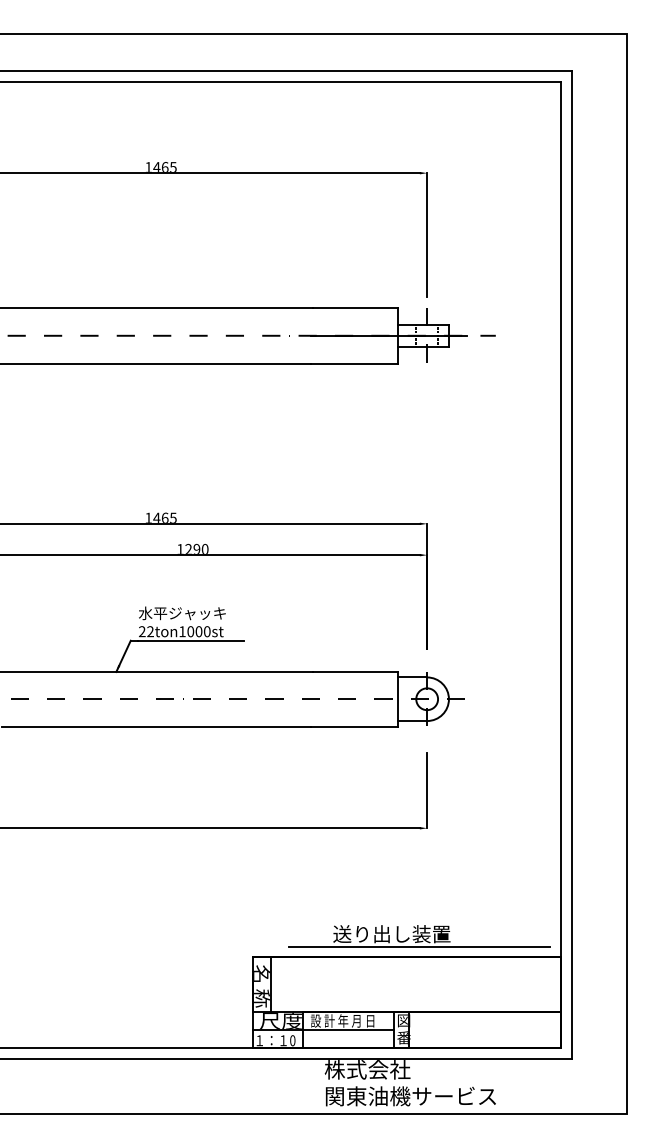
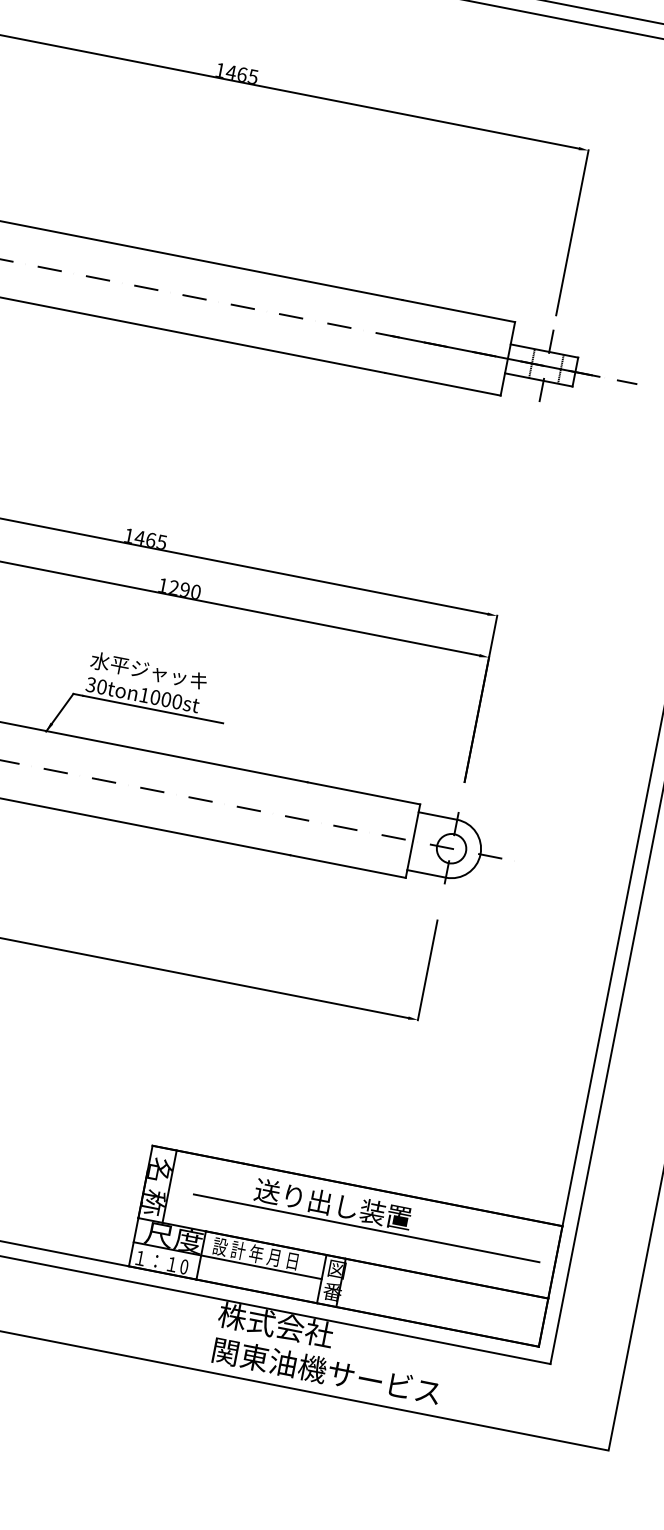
text: (145, 631) -> (95, 685), 22ton1000st -> 30ton1000st
part: (419, 936) -> (369, 1214), moved

